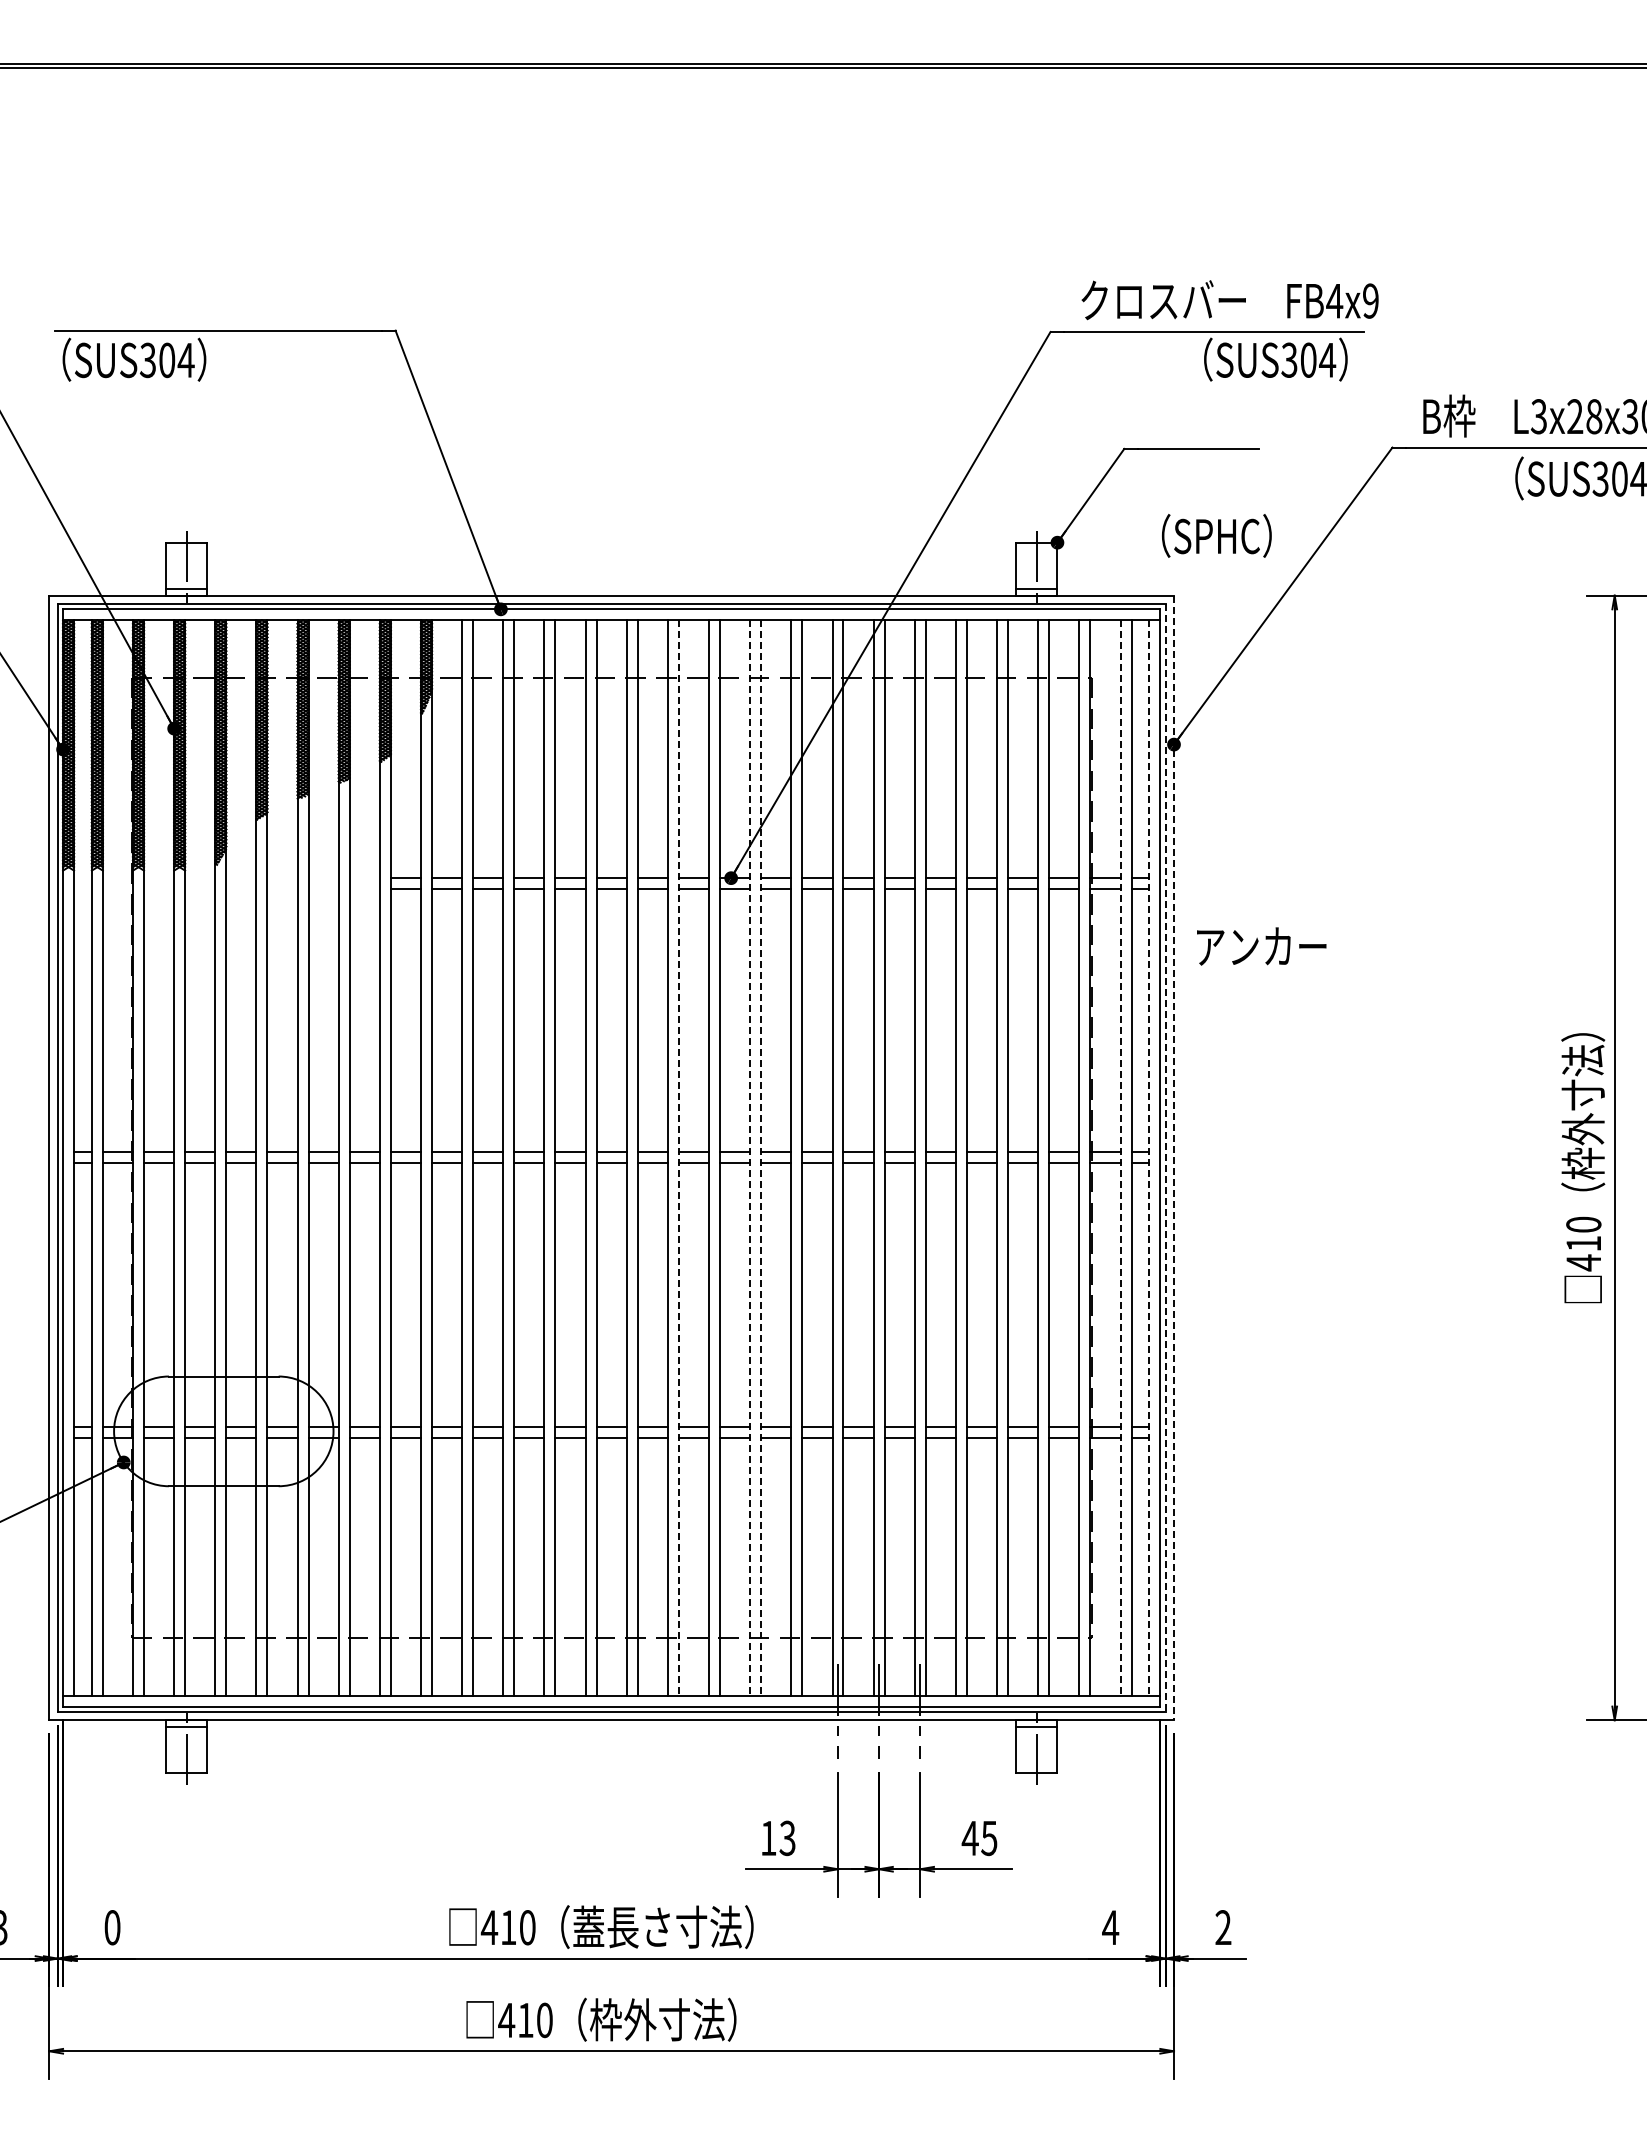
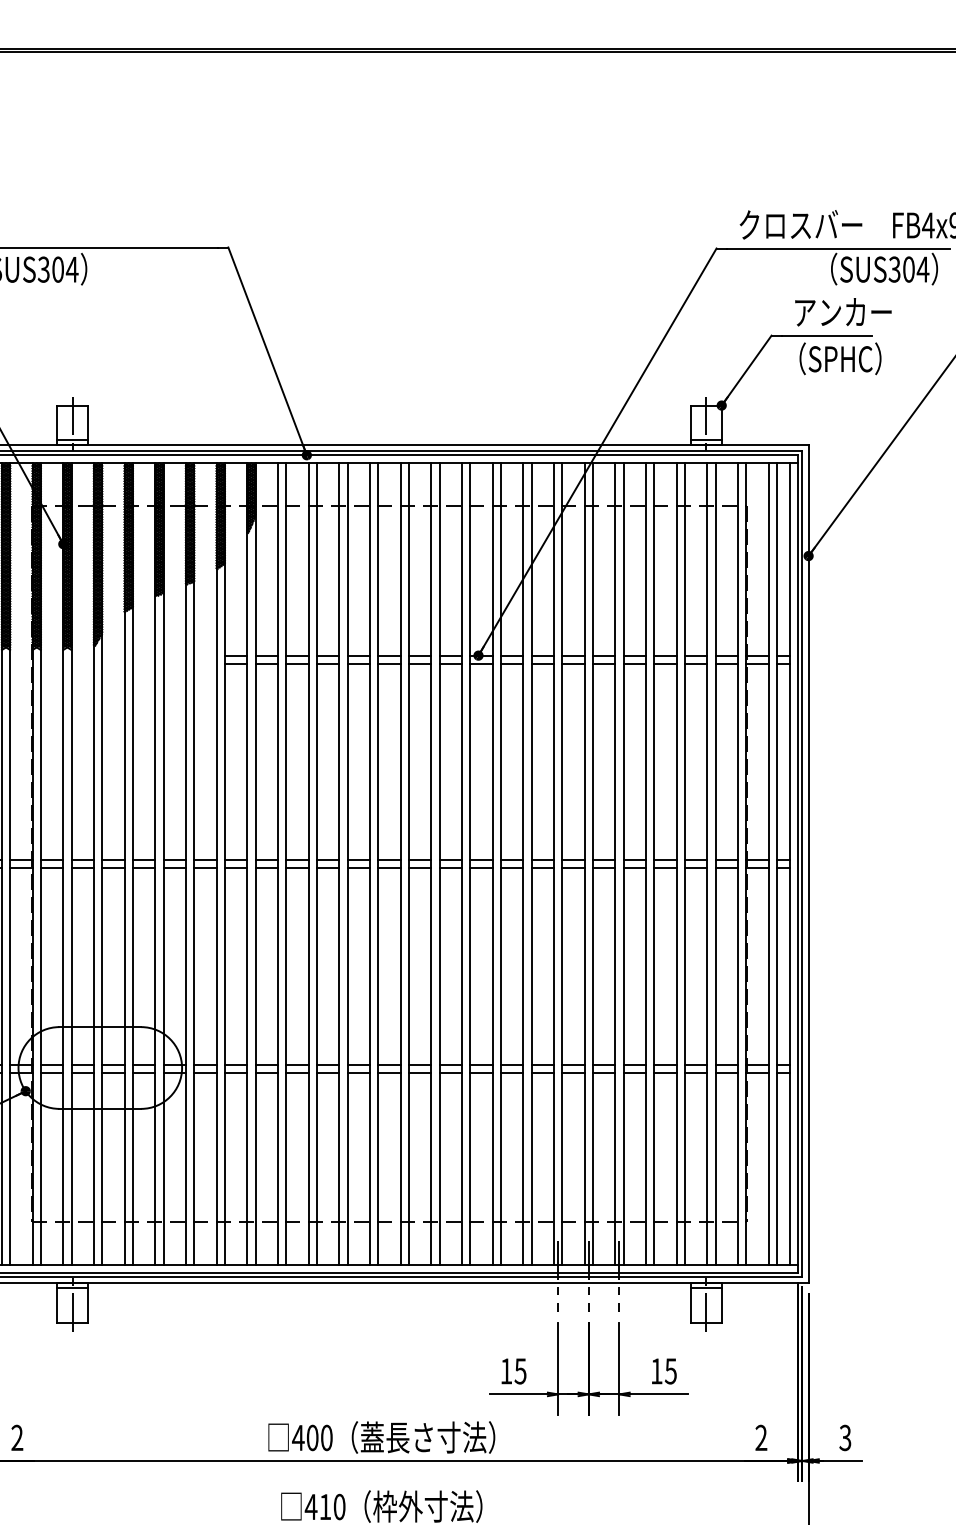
text: (1216, 535) -> (840, 358), moved
text: (1261, 946) -> (843, 312), moved
line: (678, 1157) -> (439, 863), dashed -> solid
line: (750, 1157) -> (492, 863), dashed -> solid
line: (761, 1157) -> (501, 863), dashed -> solid
line: (1120, 1157) -> (768, 863), dashed -> solid
line: (1149, 1157) -> (790, 863), dashed -> solid
line: (1165, 1158) -> (802, 864), dashed -> solid
line: (1174, 1158) -> (808, 864), dashed -> solid
text: (787, 1837) -> (520, 1370), 13 -> 15
text: (969, 1838) -> (656, 1371), 45 -> 15
text: (112, 1927) -> (17, 1437), 0 -> 2
text: (508, 1927) -> (312, 1437), 410 -> 400
text: (1110, 1927) -> (761, 1437), 4 -> 2
text: (1223, 1928) -> (845, 1438), 2 -> 3

